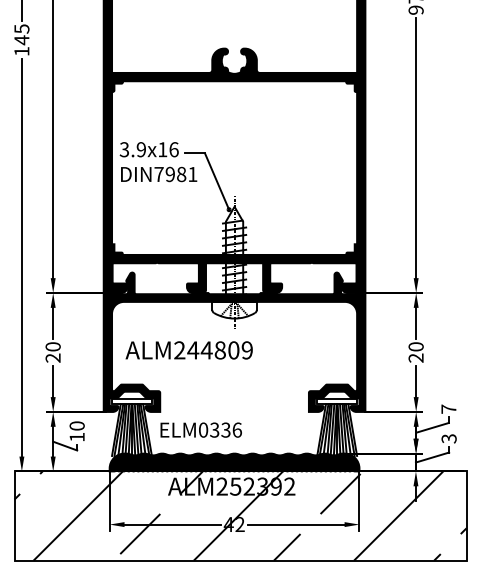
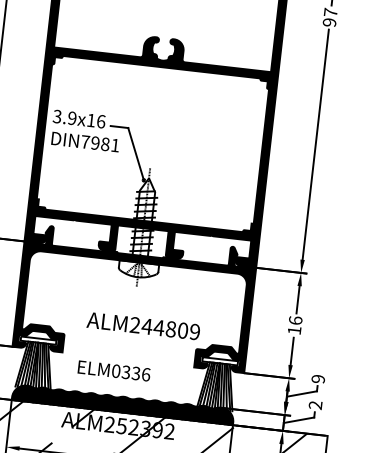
text: (188, 350) -> (142, 326), moved
text: (415, 352) -> (294, 325), 20 -> 16
text: (448, 408) -> (318, 378), 7 -> 9
text: (200, 429) -> (113, 370), moved
text: (449, 438) -> (315, 405), 3 -> 2

